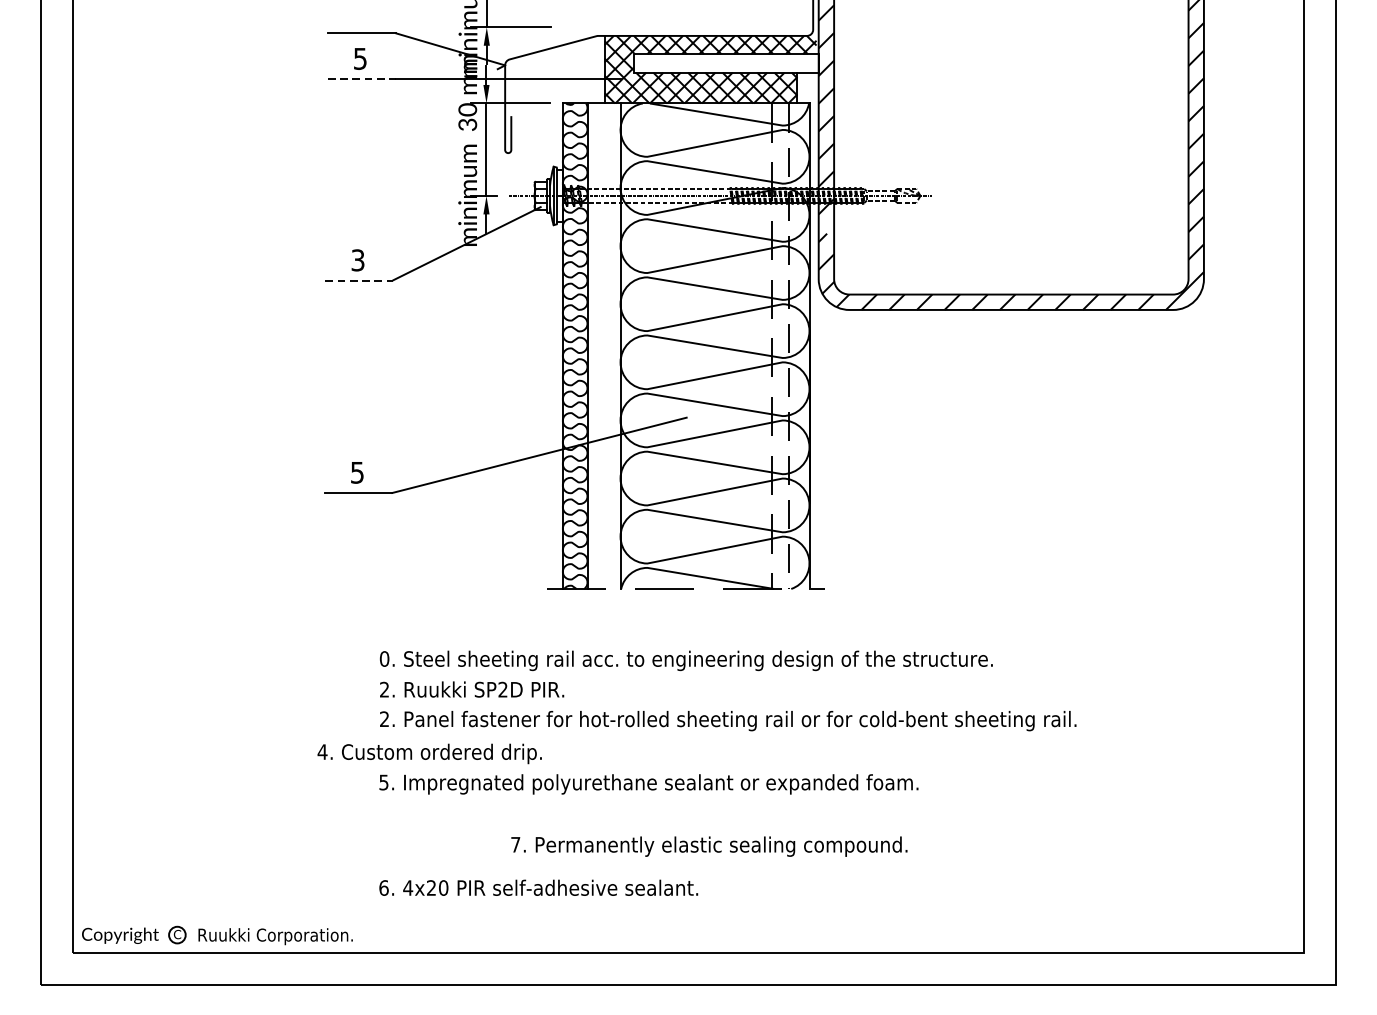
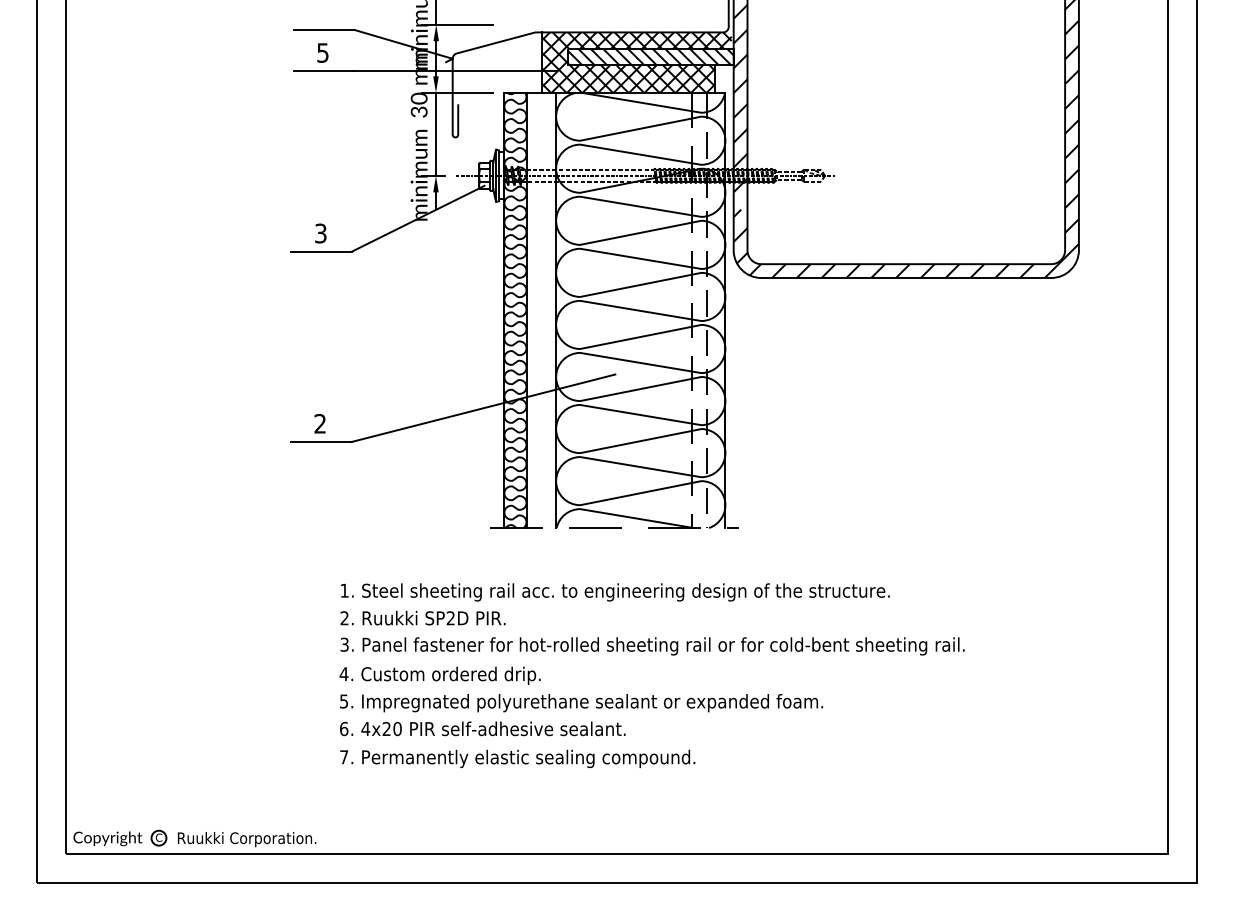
hatch: (725, 62) -> (650, 56), added
line: (362, 79) -> (324, 71), dashed -> solid
line: (359, 280) -> (322, 251), dashed -> solid
text: (356, 472) -> (319, 423), 5 -> 2
text: (384, 658) -> (344, 590), 0. -> 1.
text: (384, 718) -> (344, 644), 2. -> 3.
text: (429, 753) -> (439, 675), moved
text: (709, 846) -> (517, 758), moved
text: (538, 887) -> (482, 728), moved

